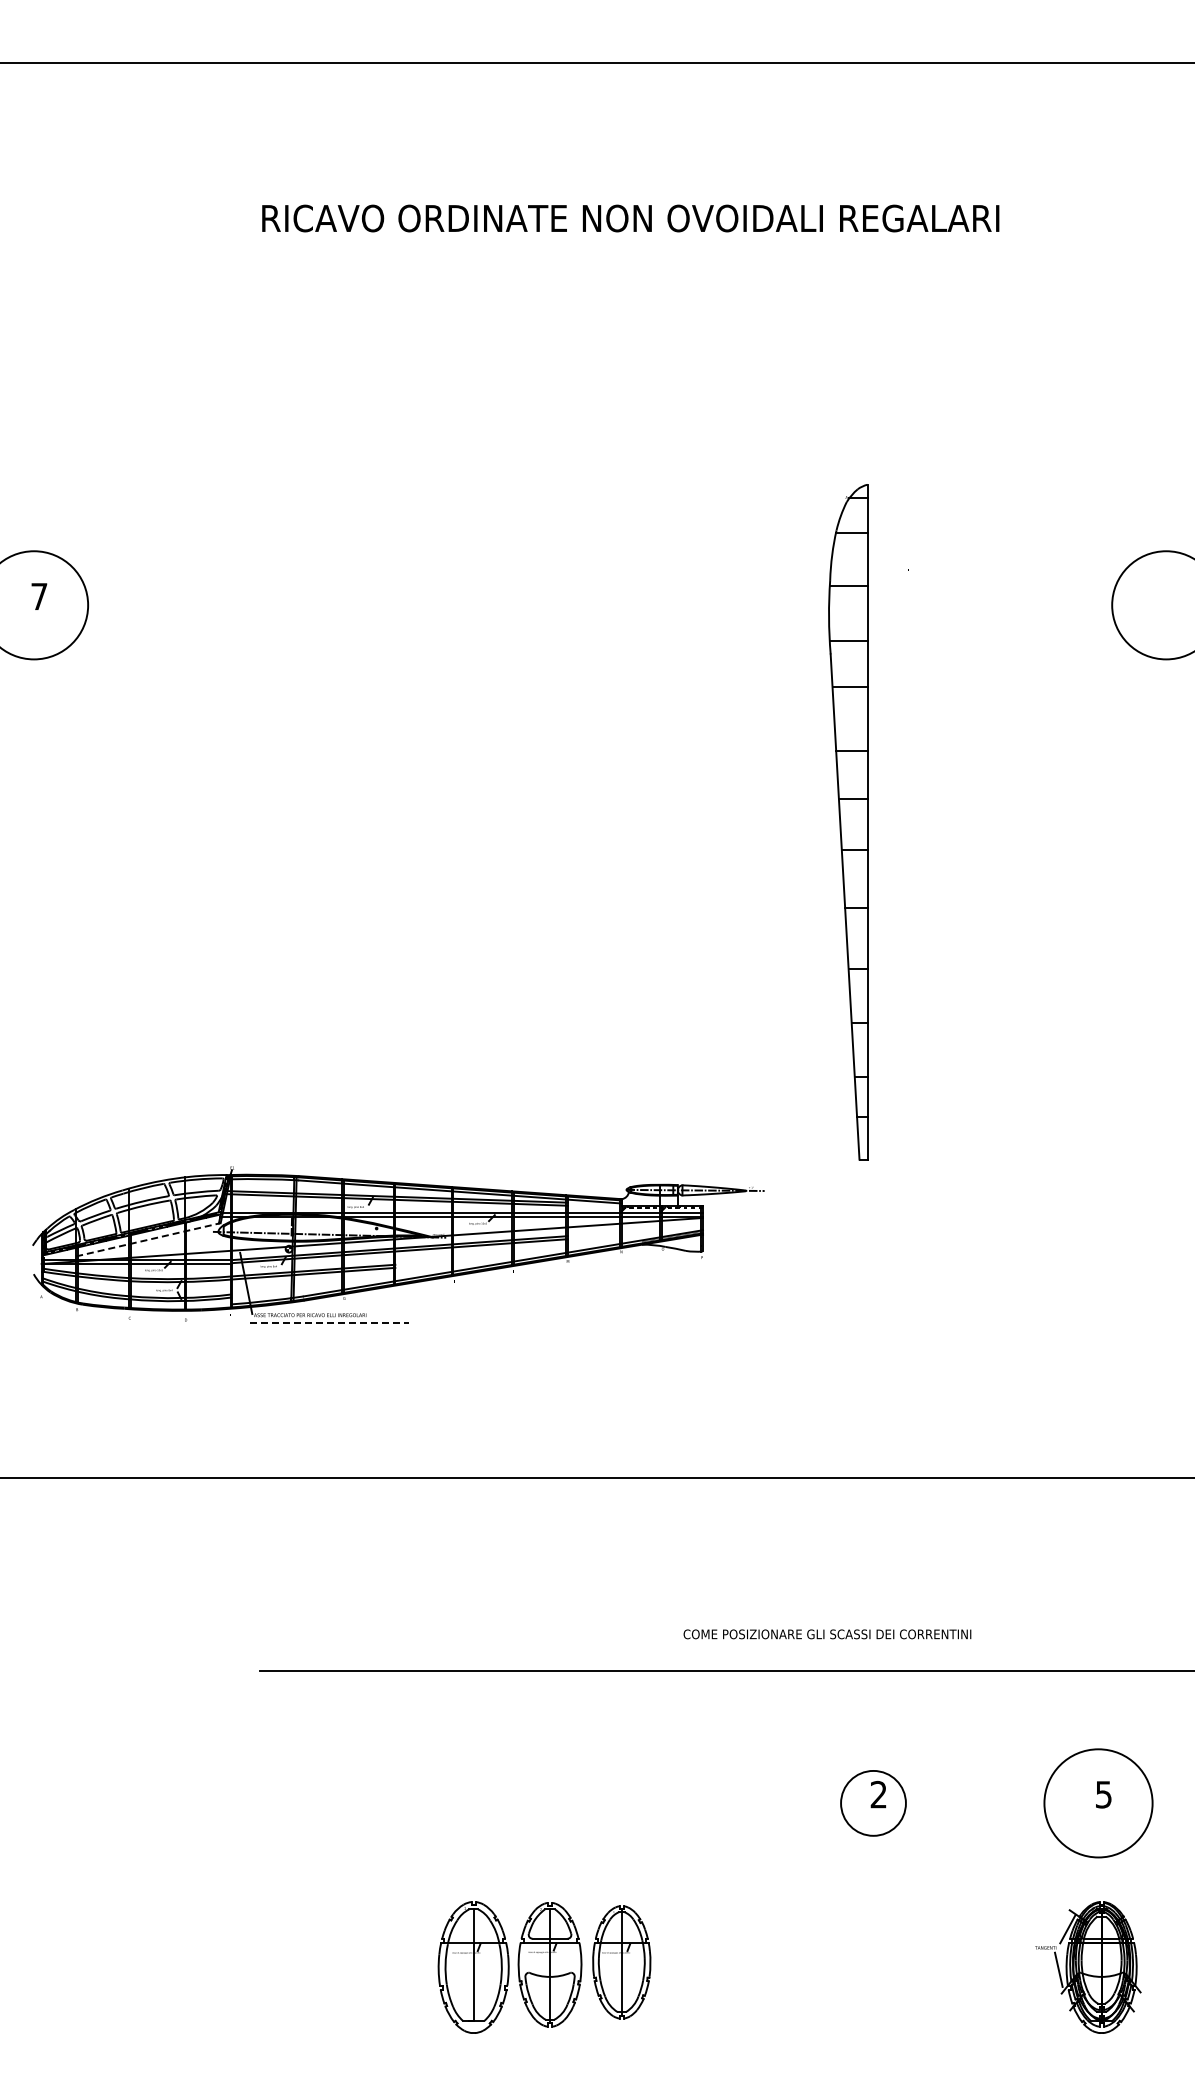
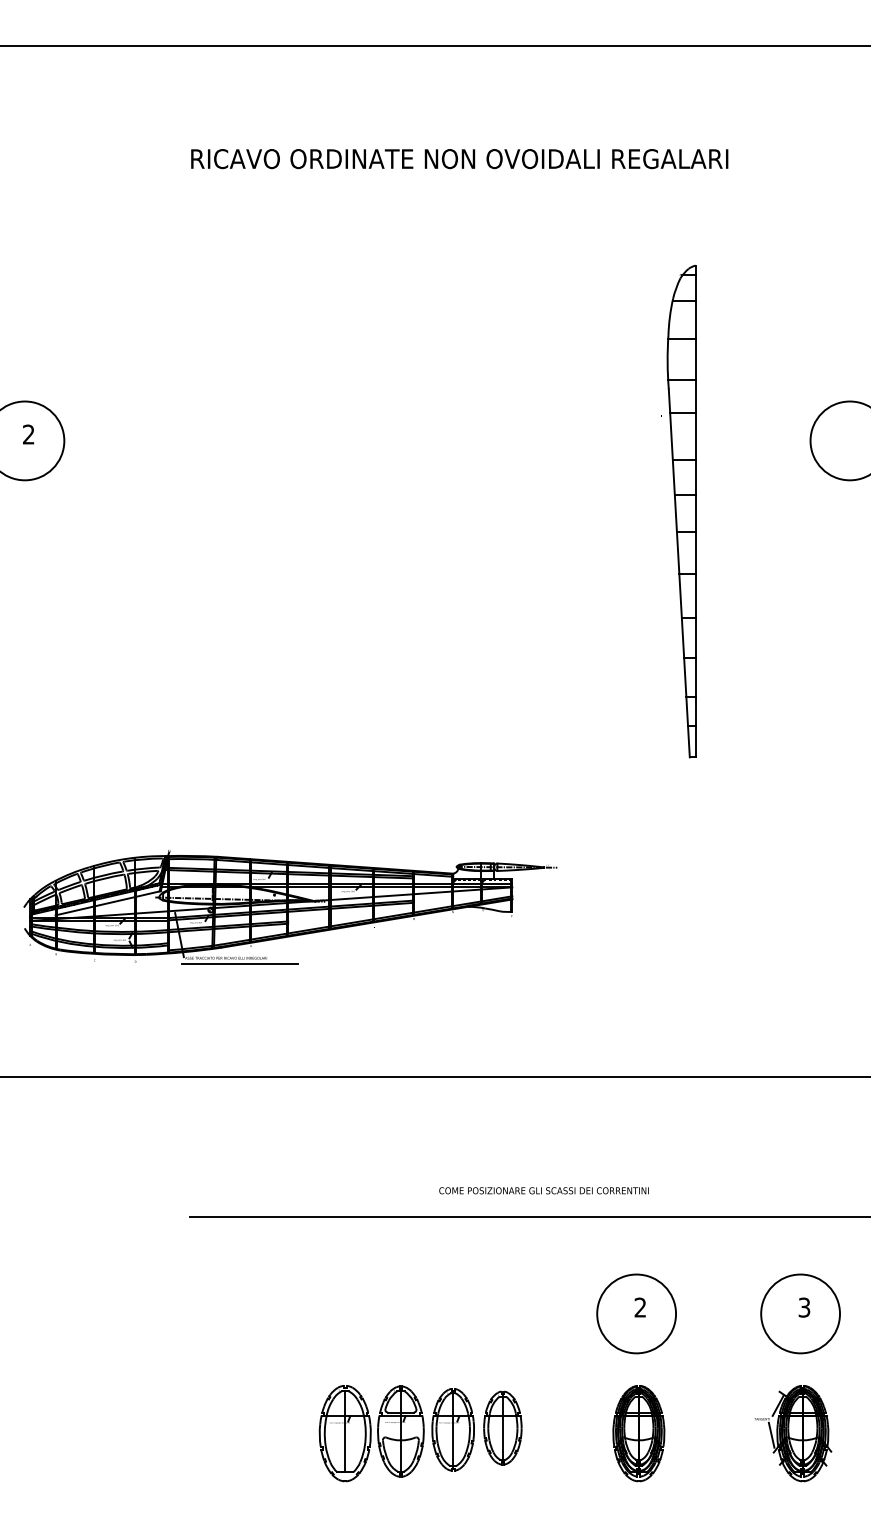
text: (39, 595) -> (28, 433), 7 -> 2
part: (848, 822) -> (681, 511), moved
line: (148, 1239) -> (108, 903), dashed -> solid
line: (329, 1322) -> (240, 963), dashed -> solid
text: (827, 1634) -> (544, 1190), moved
text: (1103, 1793) -> (804, 1306), 5 -> 3
circle: (873, 1803) -> (636, 1314), size x1.67
part: (689, 1959) -> (502, 1427), added
part: (876, 1967) -> (638, 1433), added

